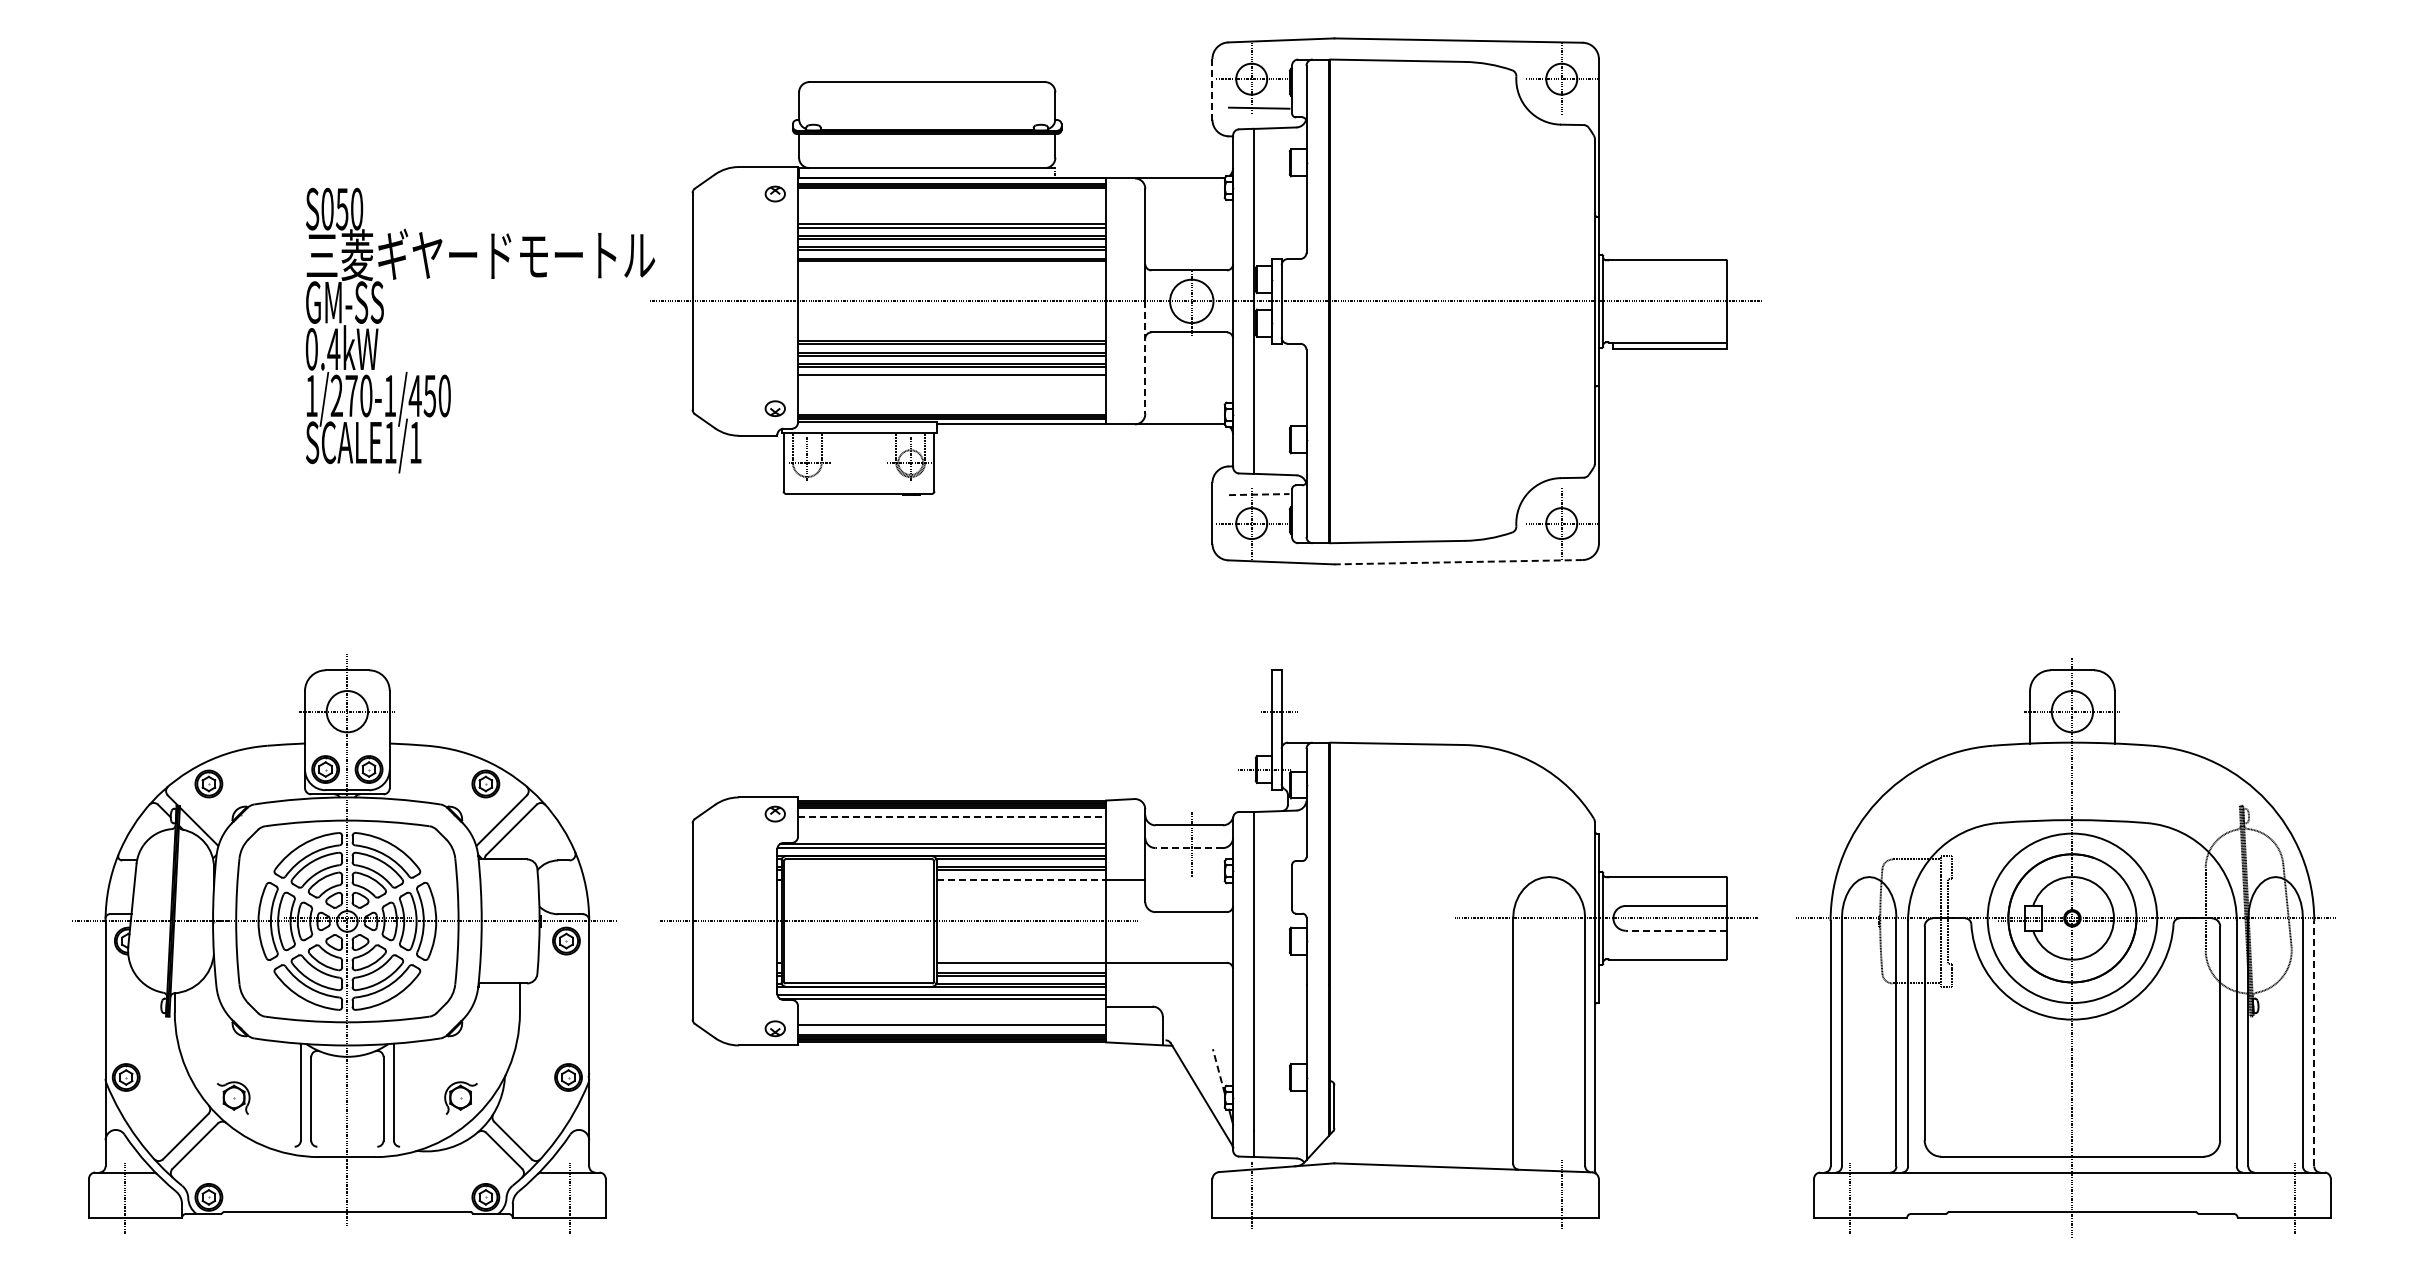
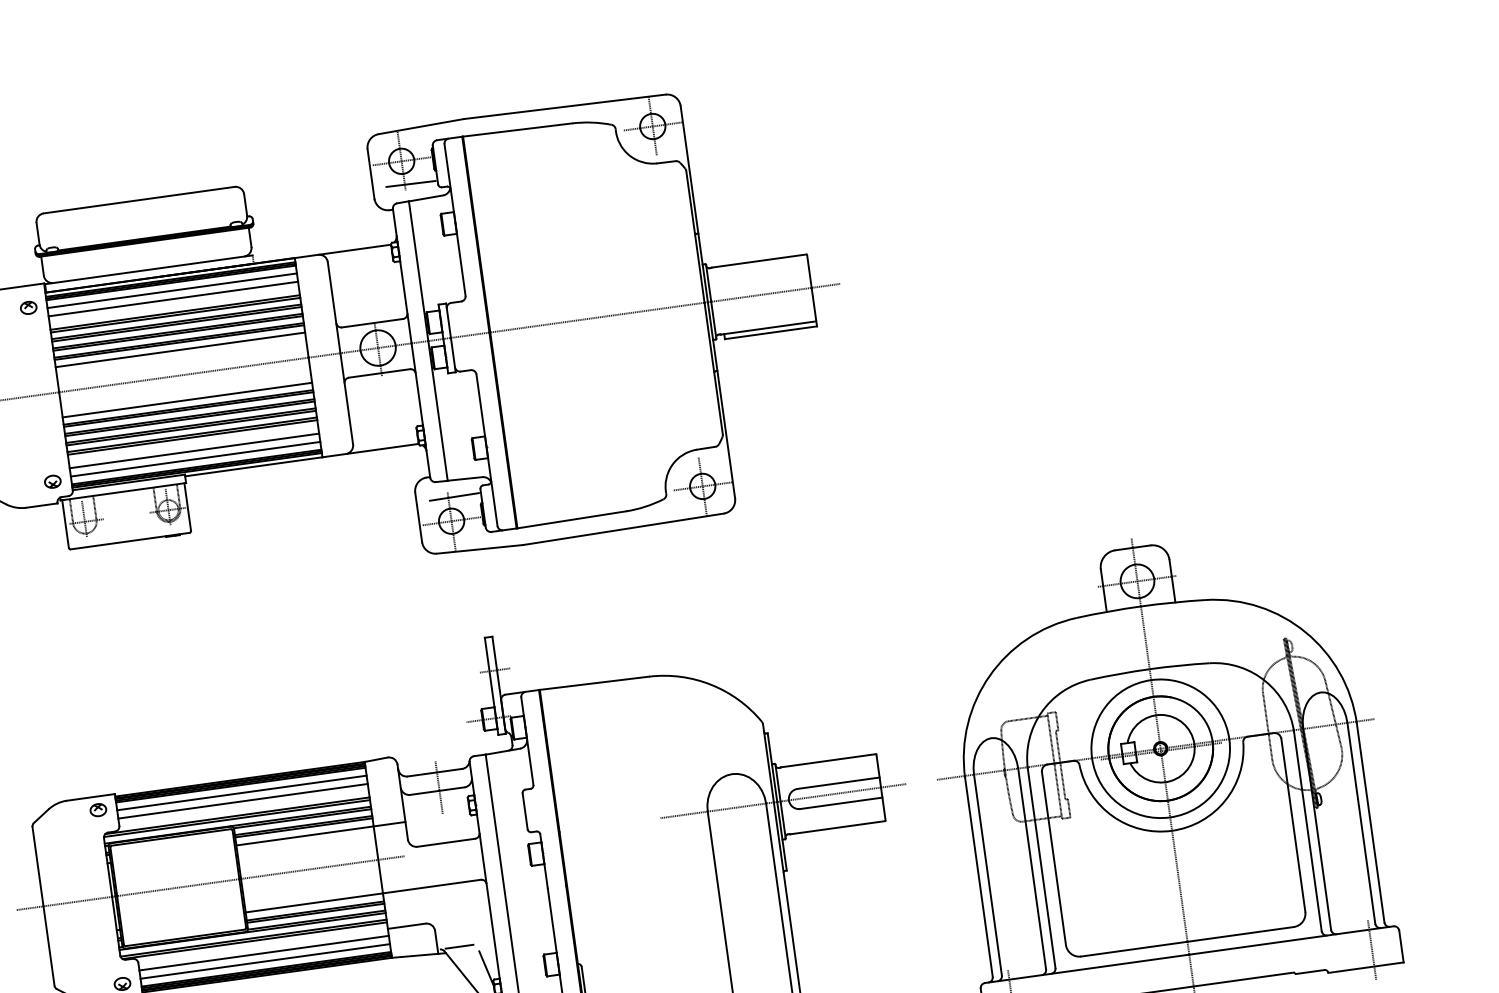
line: (1212, 89) -> (371, 174), dashed -> solid
line: (952, 197) -> (172, 290), added
line: (952, 207) -> (173, 298), added
line: (952, 270) -> (180, 349), added
line: (952, 332) -> (187, 400), added
line: (1145, 358) -> (347, 399), dashed -> solid
line: (952, 378) -> (192, 437), added
line: (952, 395) -> (194, 451), added
line: (952, 405) -> (196, 459), added
line: (1259, 494) -> (454, 496), dashed -> solid
line: (1458, 562) -> (623, 529), dashed -> solid
line: (952, 817) -> (242, 792), dashed -> solid
line: (952, 827) -> (243, 801), added
line: (1189, 848) -> (437, 791), dashed -> solid
line: (1021, 880) -> (305, 836), dashed -> solid
line: (1676, 930) -> (841, 803), dashed -> solid
line: (952, 1015) -> (264, 953), added
line: (1189, 1040) -> (459, 946), added
line: (2314, 1043) -> (1370, 822), dashed -> solid
line: (1218, 1071) -> (486, 968), dashed -> solid

